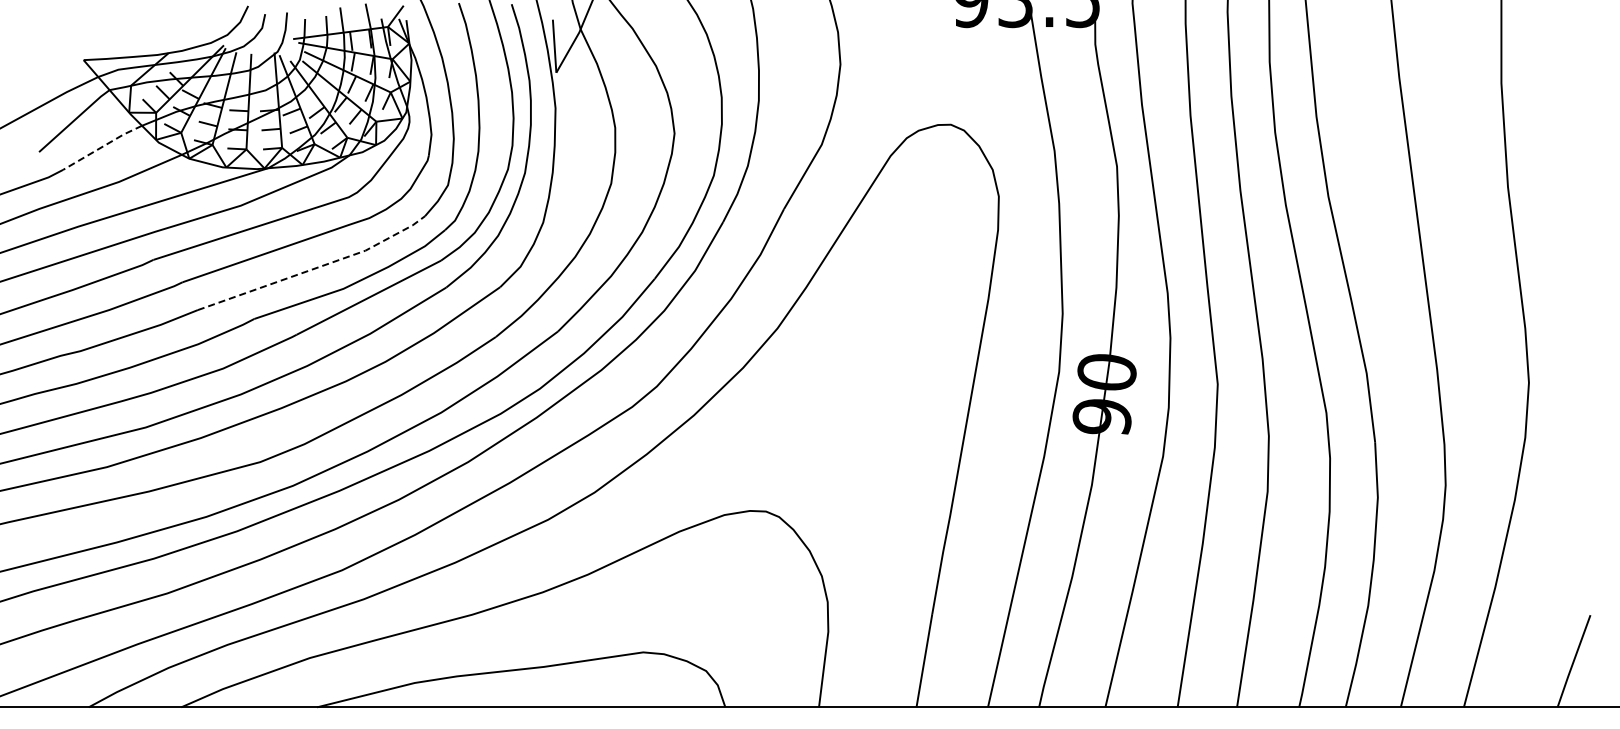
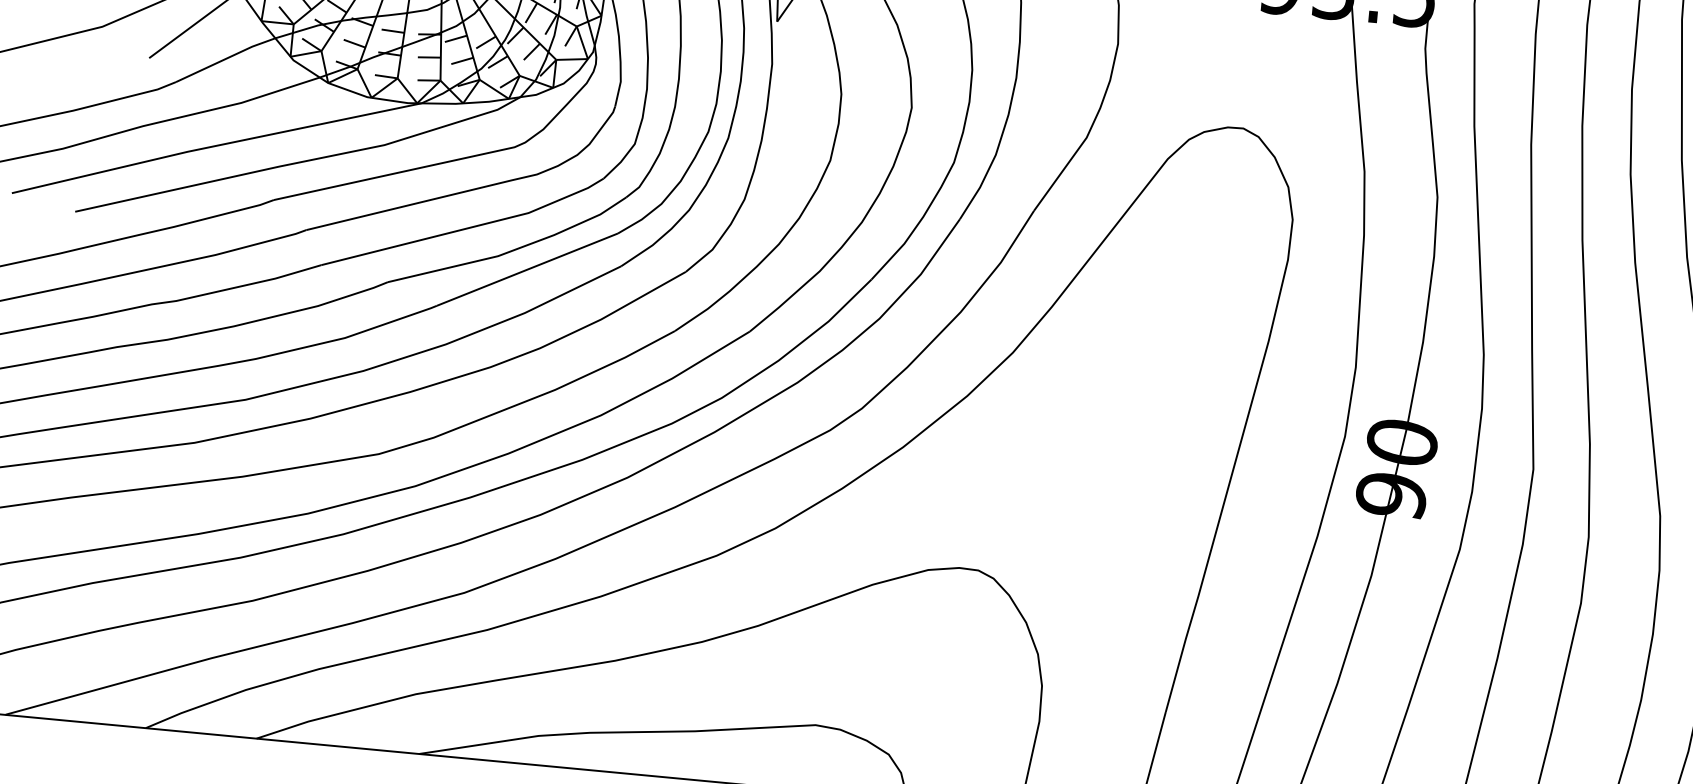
line: (102, 146) -> (225, 58), dashed -> solid
line: (315, 268) -> (466, 228), dashed -> solid

